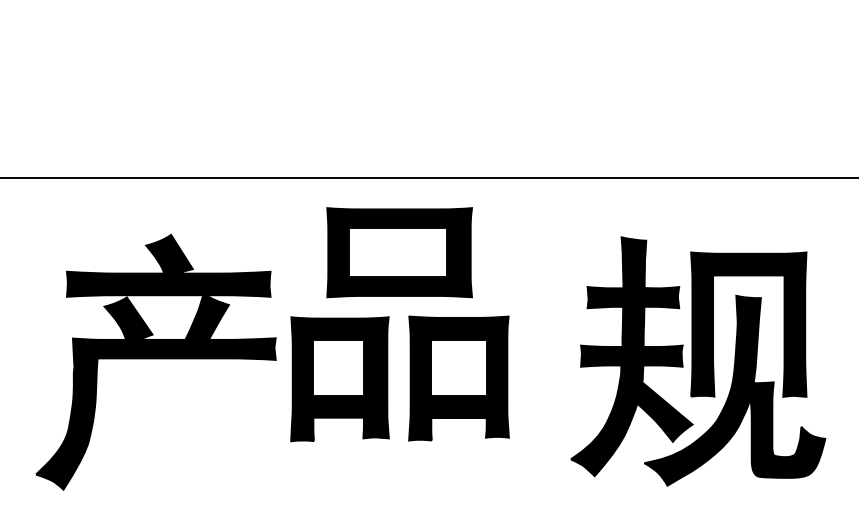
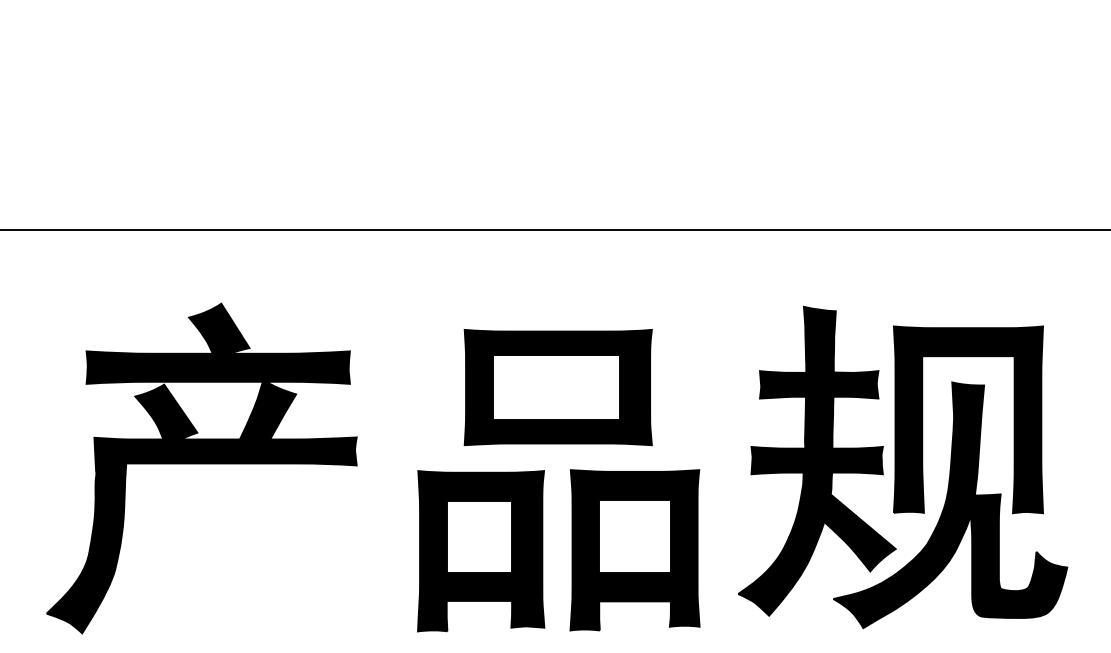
part: (408, 322) -> (569, 477), moved

